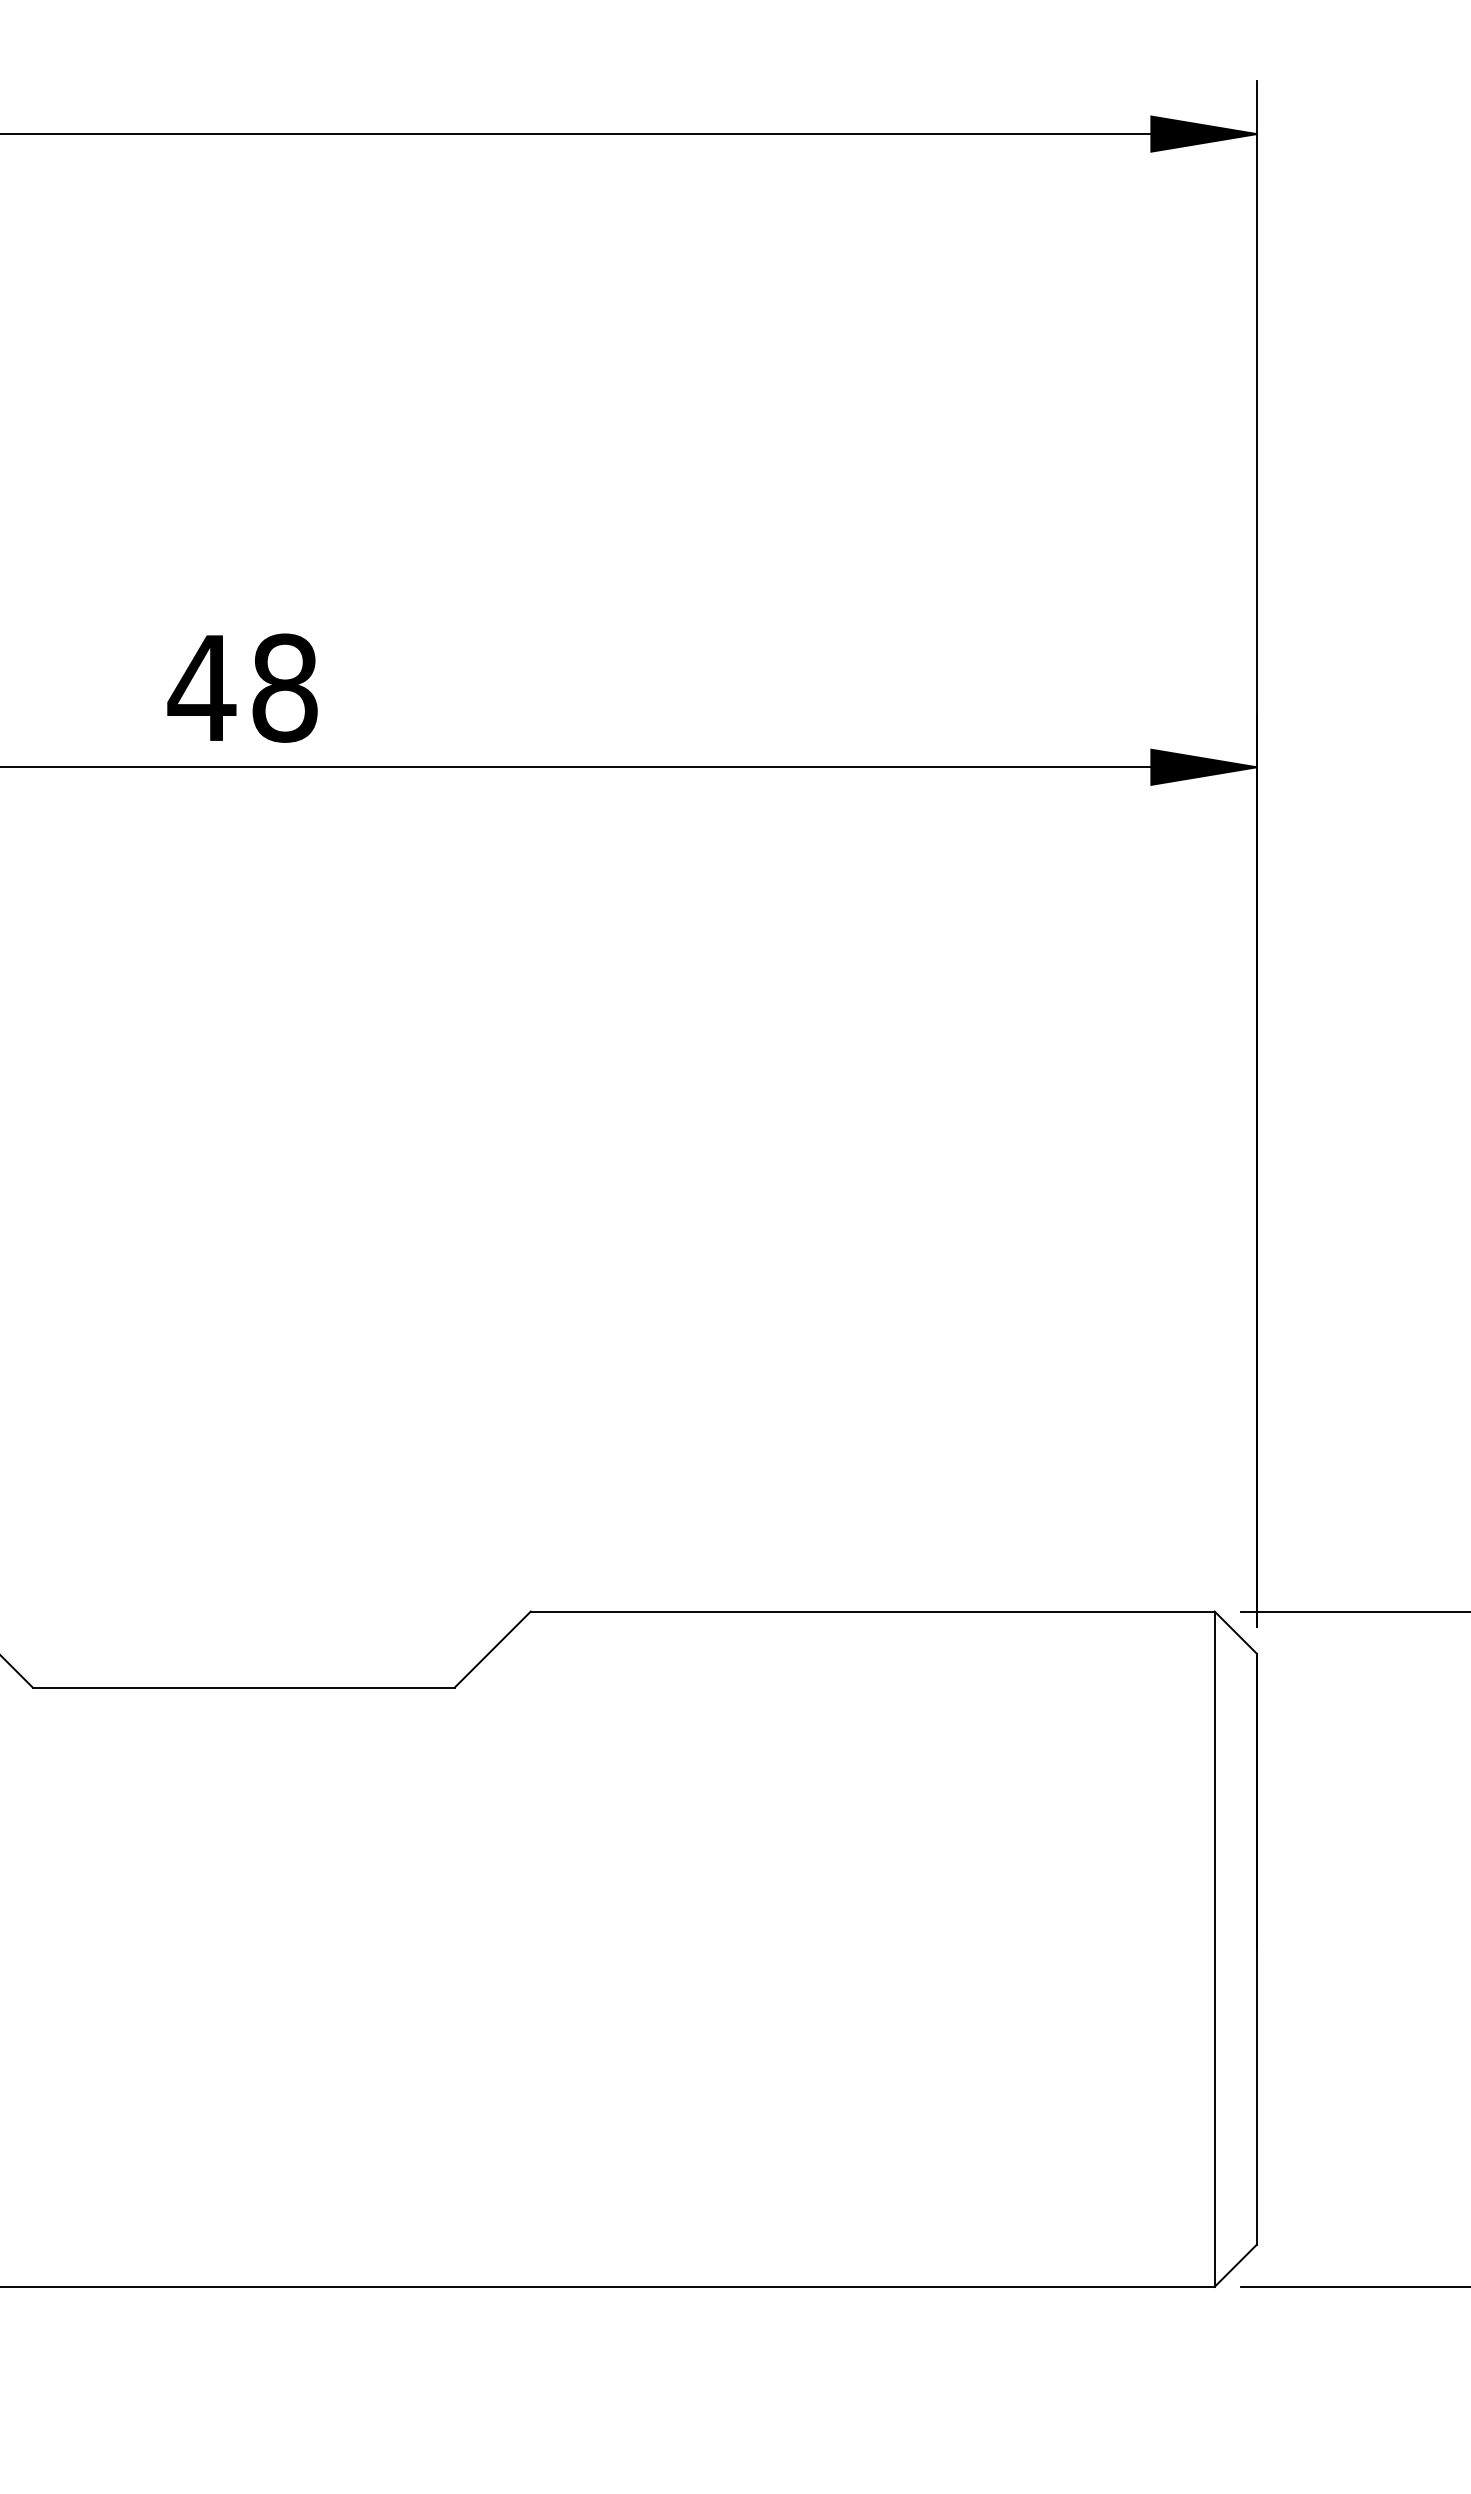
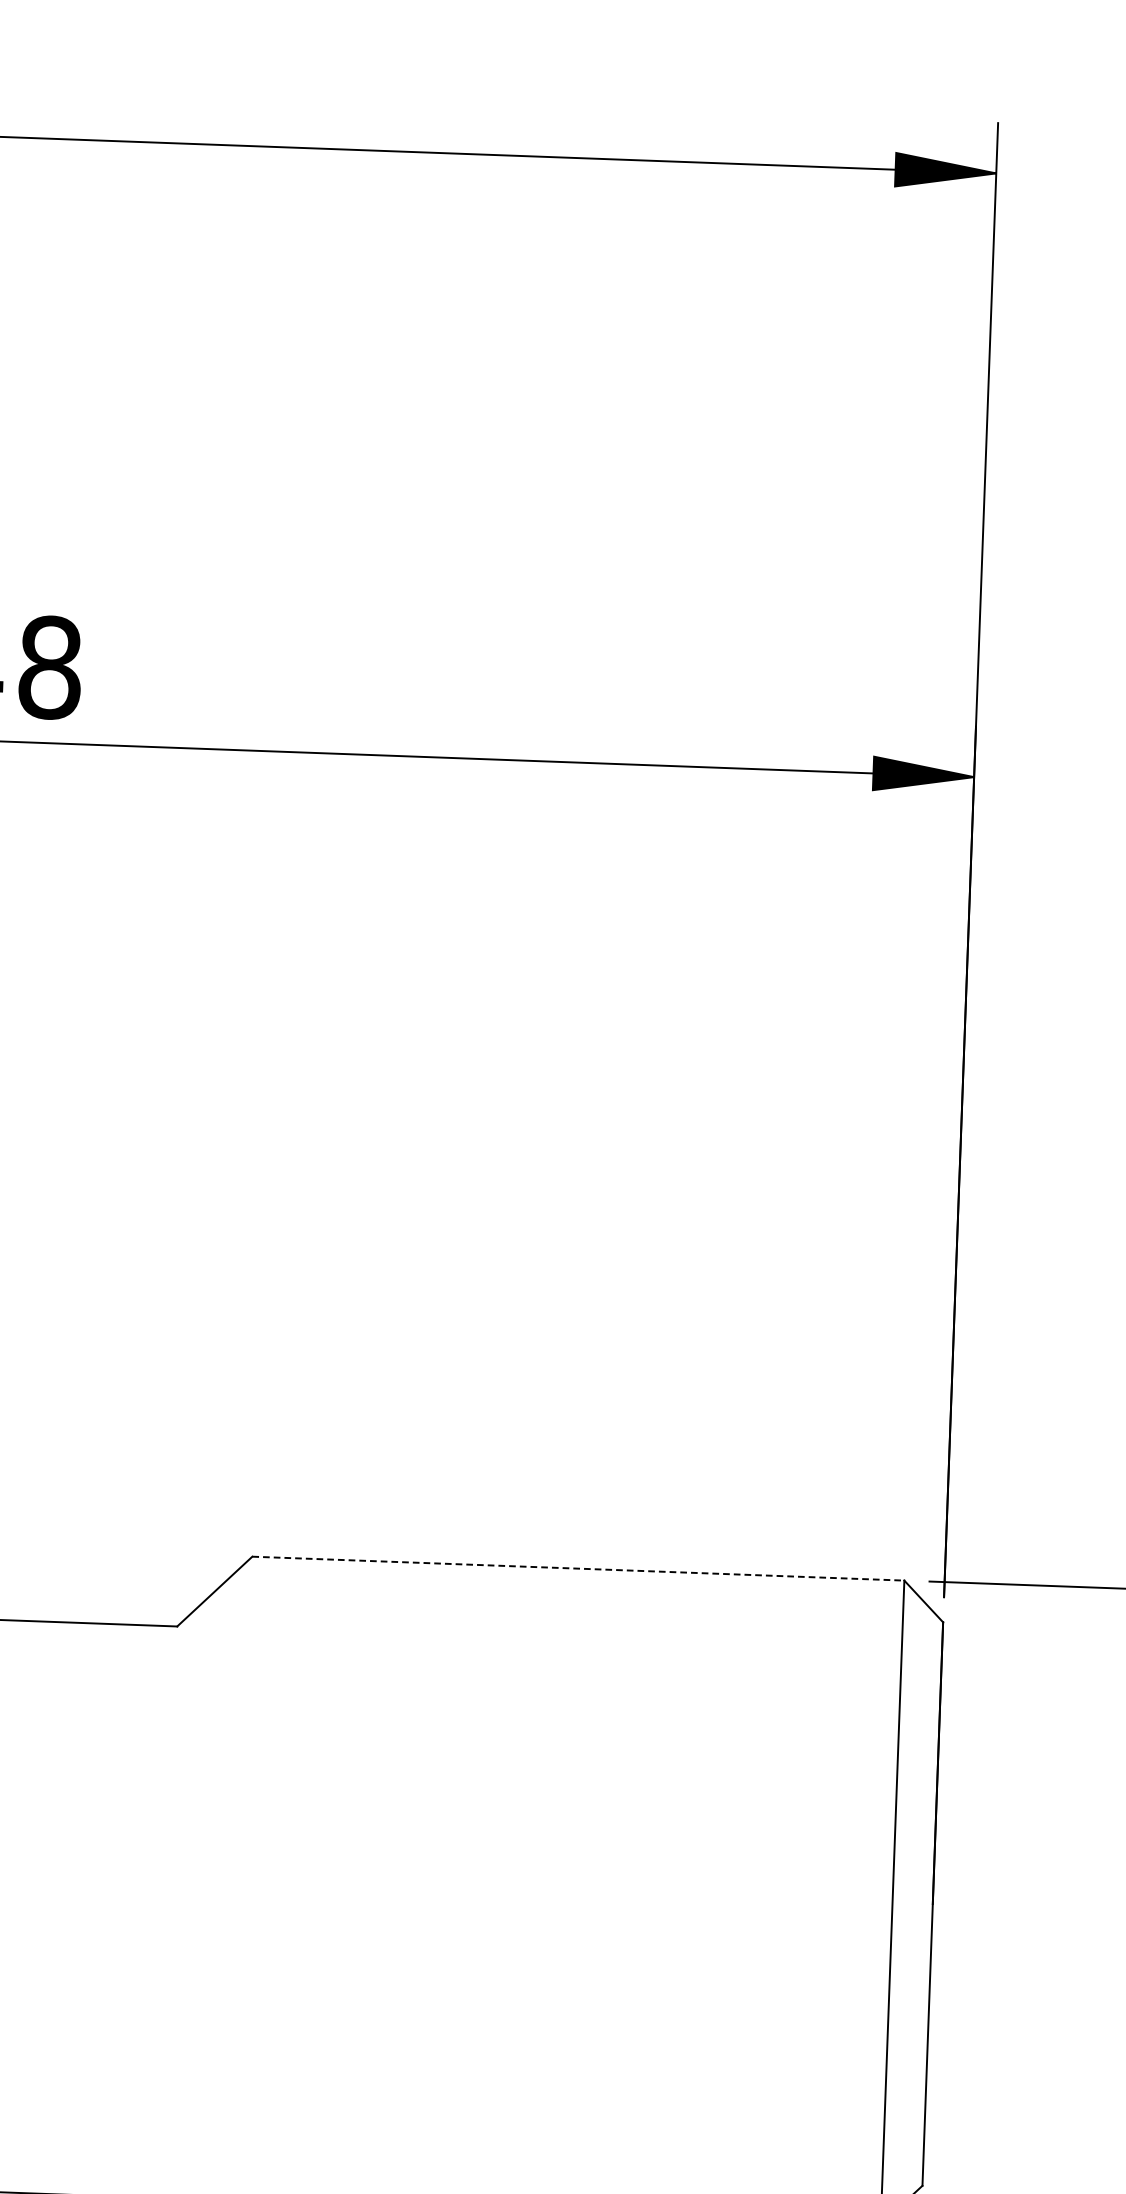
line: (872, 1611) -> (578, 1568), solid -> dashed

